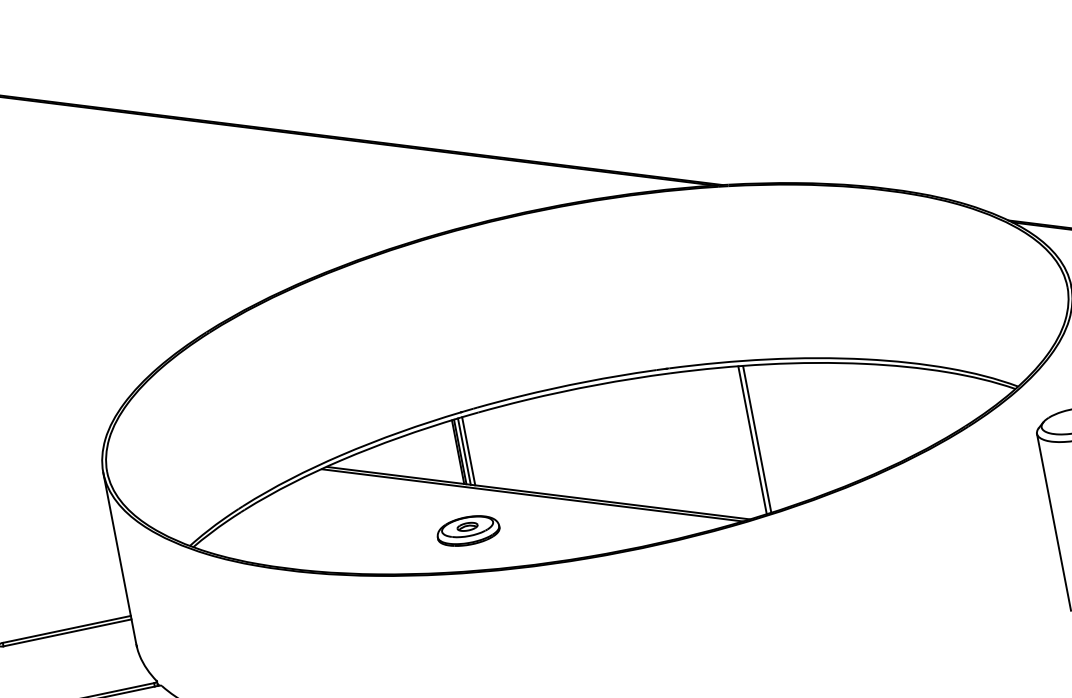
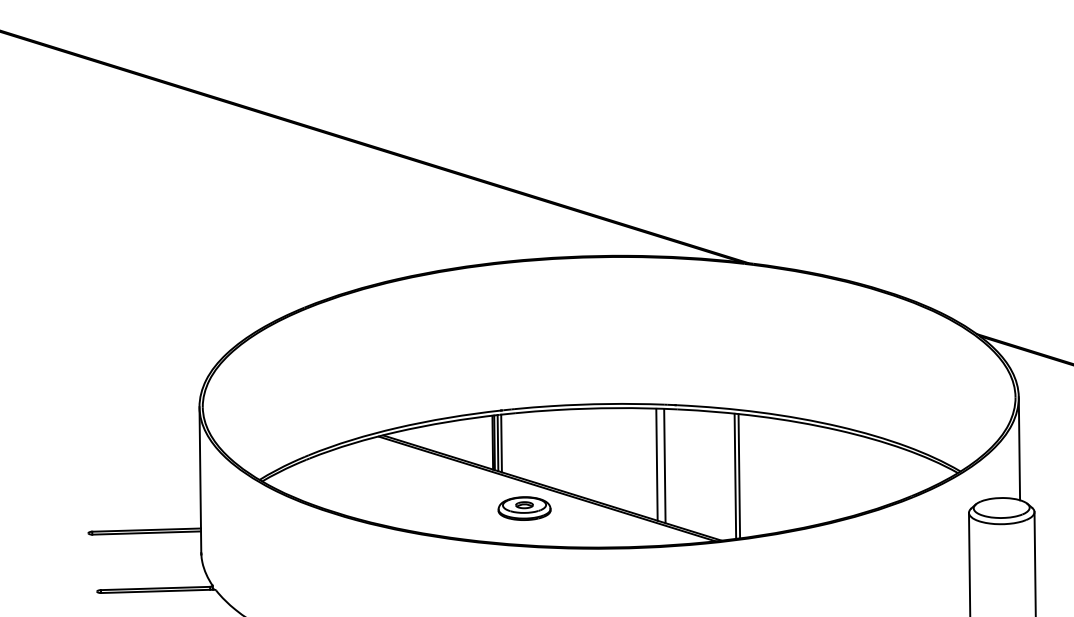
line: (656, 443) -> (656, 464), added
line: (666, 443) -> (664, 466), added
part: (468, 530) -> (524, 508), moved

